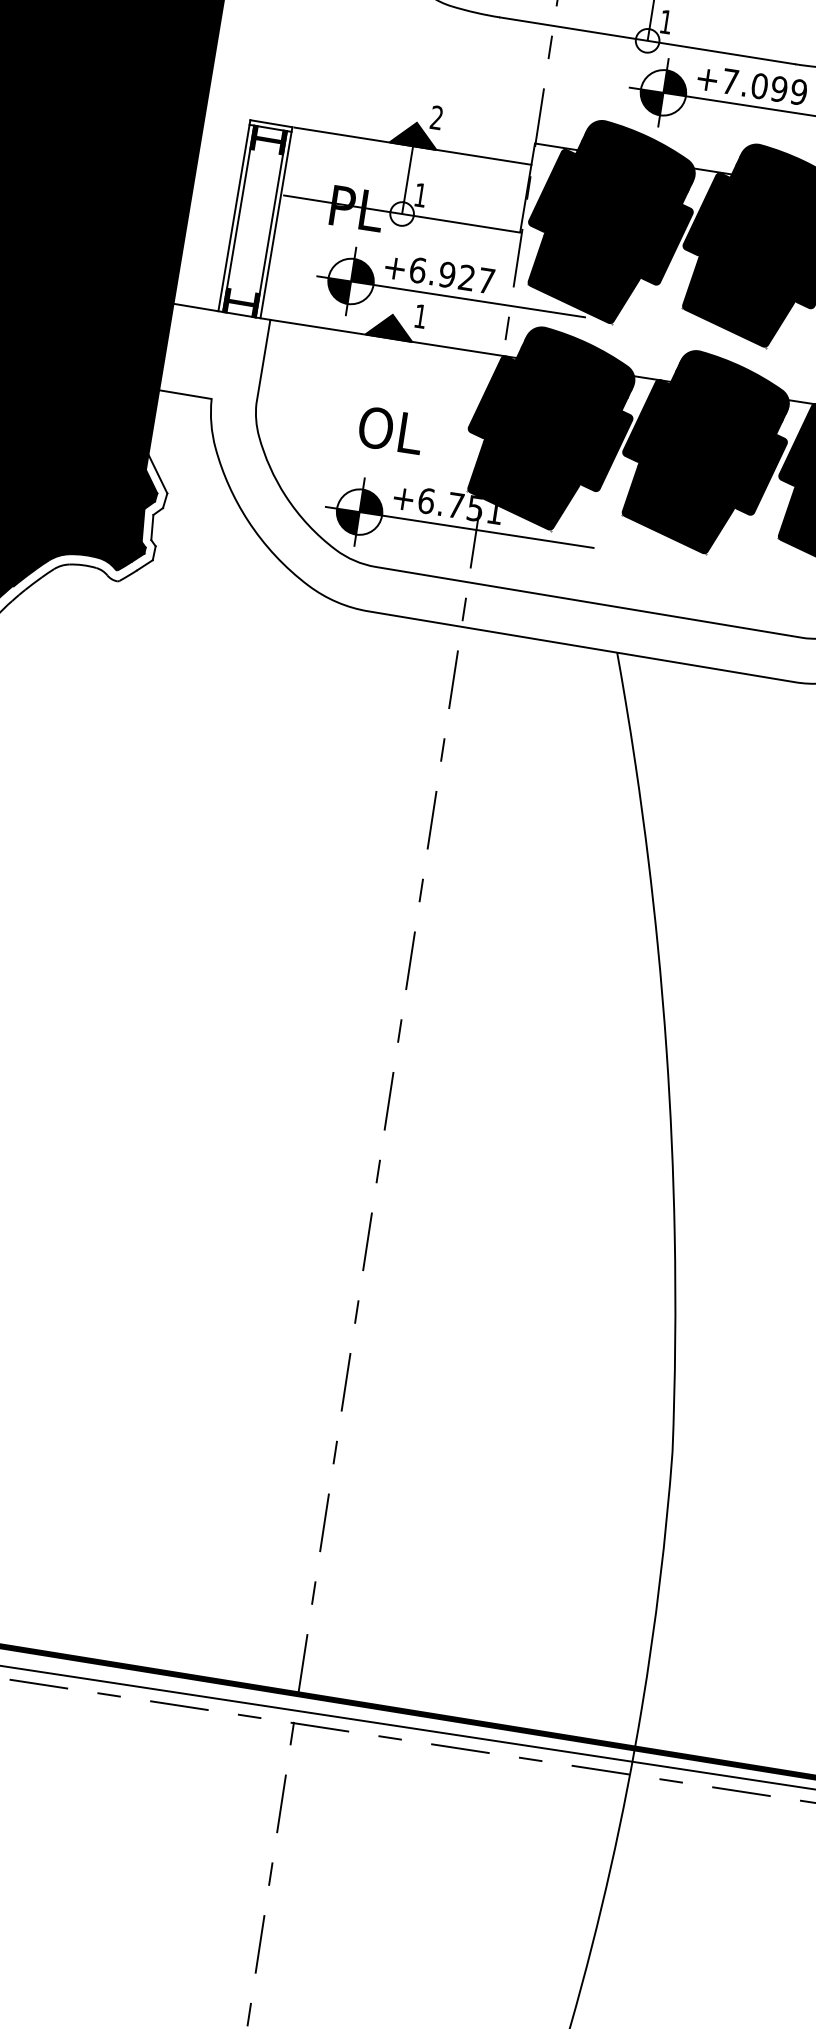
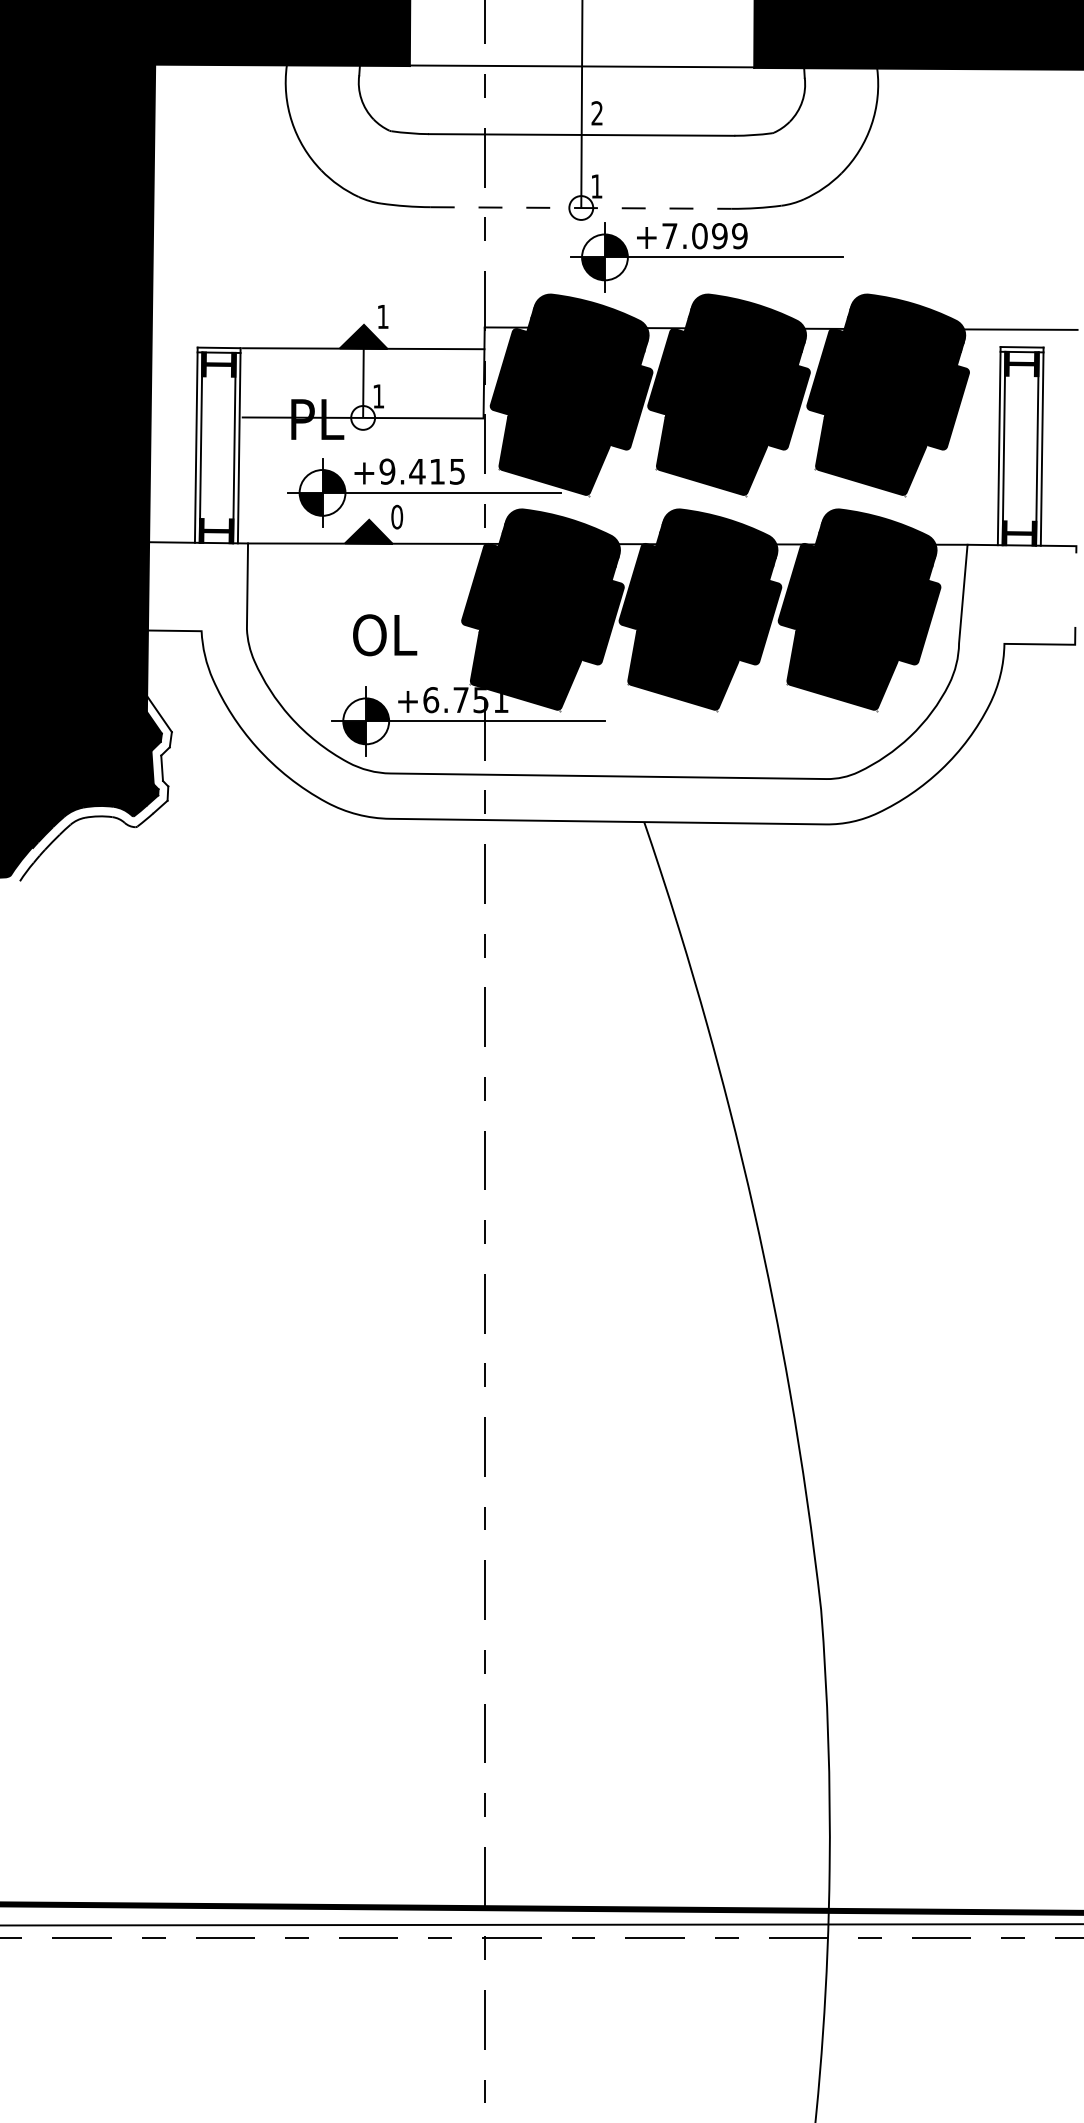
line: (647, 41) -> (581, 208), solid -> dashed
text: (436, 117) -> (382, 316), 2 -> 1
text: (451, 275) -> (421, 471), +6.927 -> +9.415
text: (421, 315) -> (397, 516), 1 -> 0

